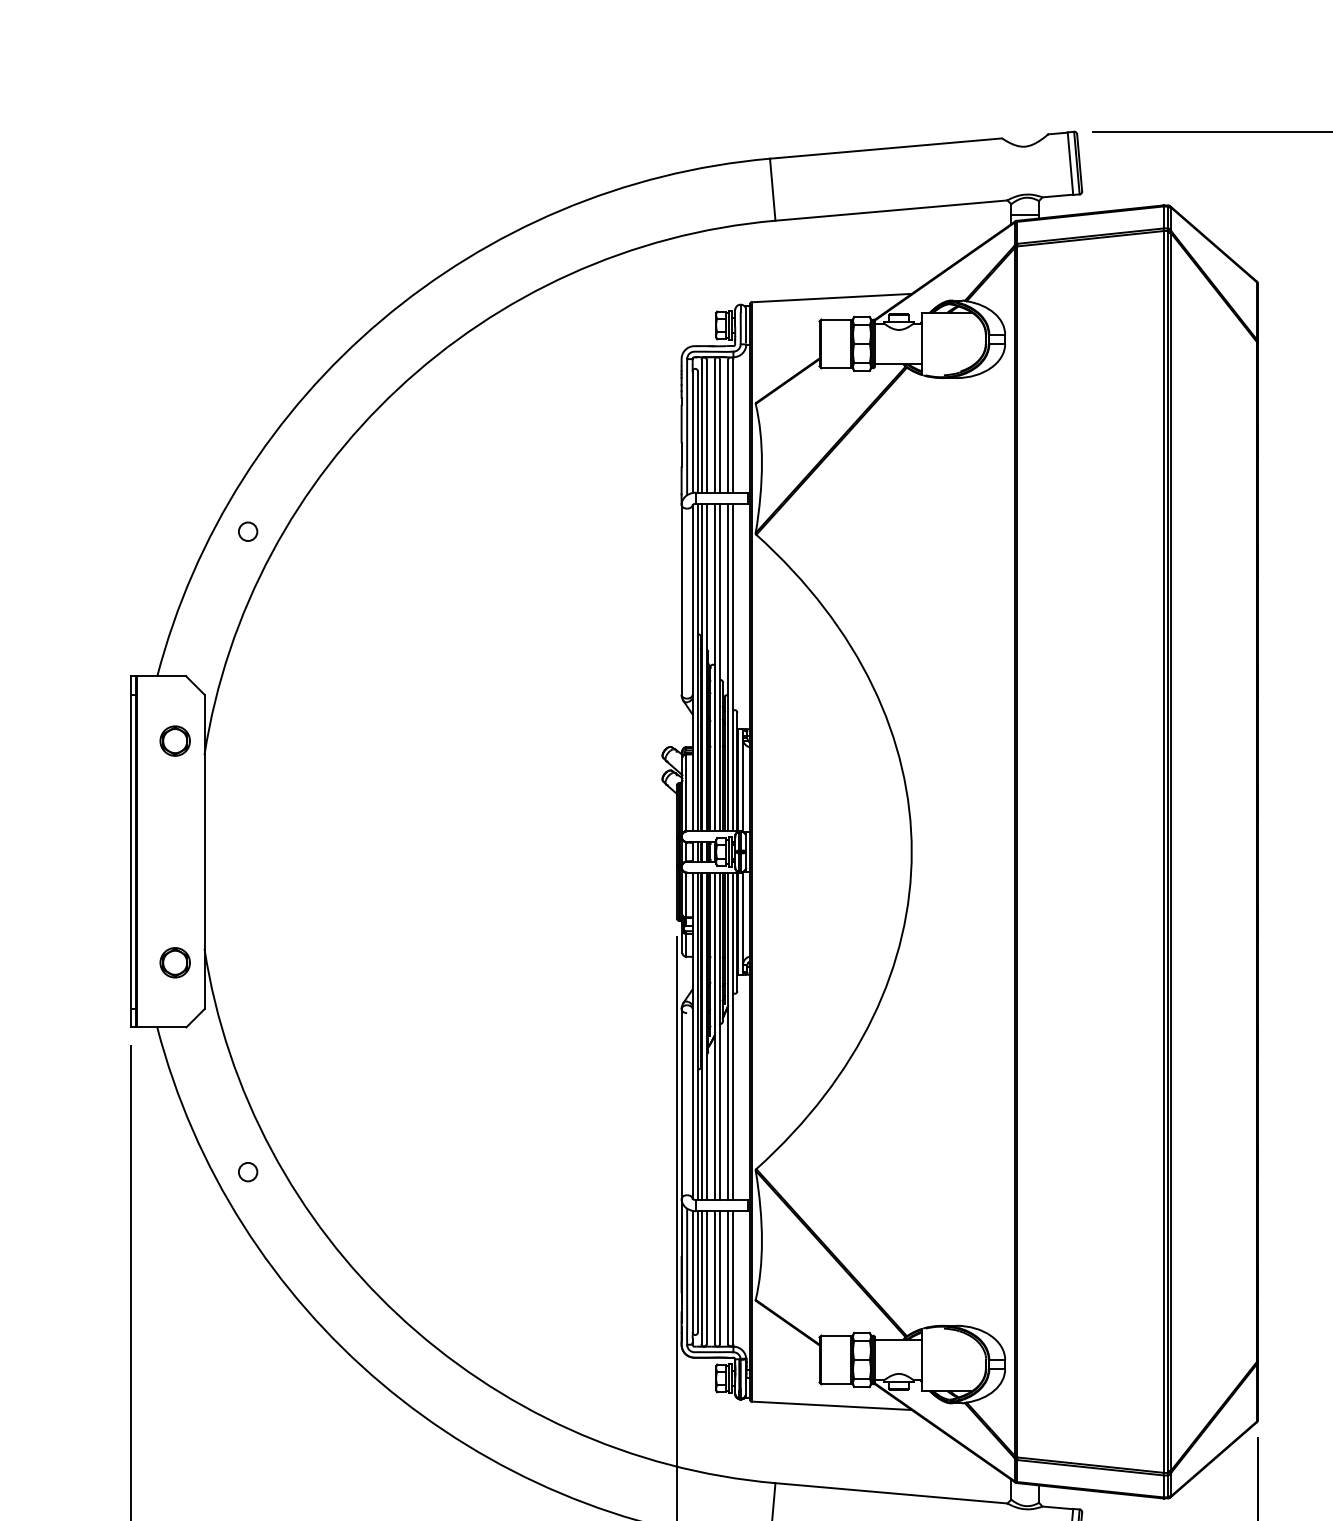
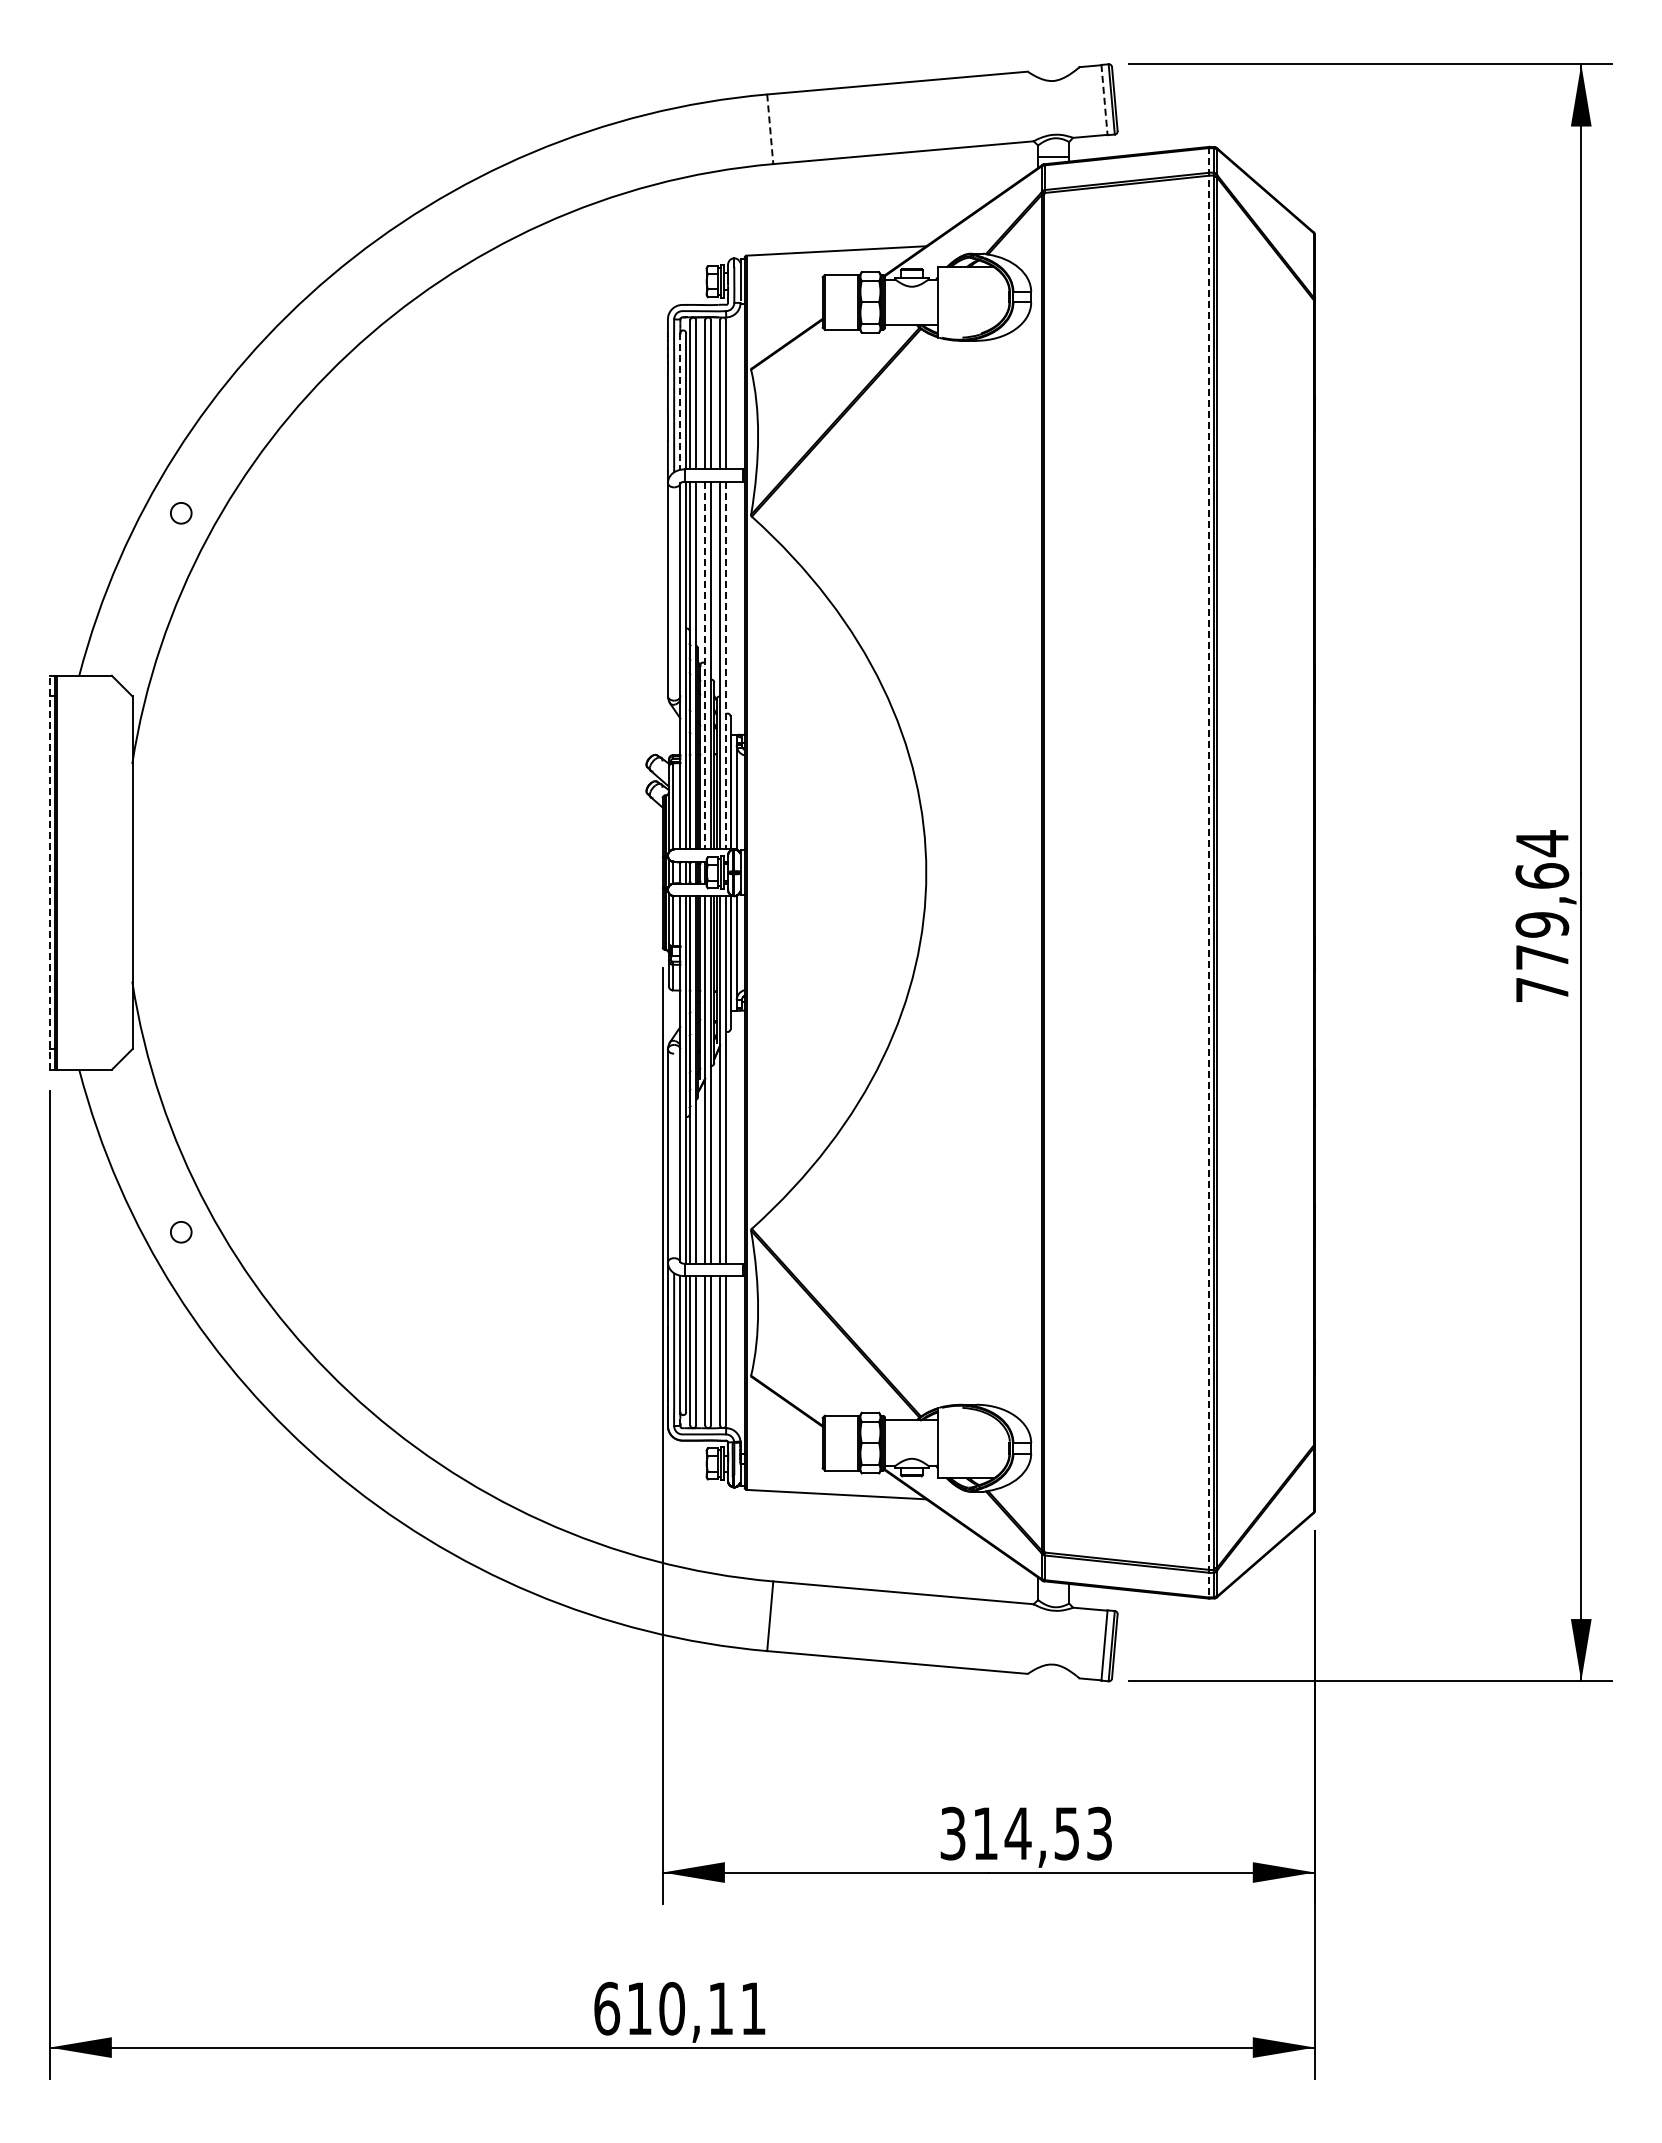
line: (1070, 164) -> (1104, 100), solid -> dashed
line: (772, 189) -> (770, 129), solid -> dashed
line: (692, 433) -> (680, 402), solid -> dashed
line: (715, 667) -> (705, 665), solid -> dashed
line: (733, 667) -> (726, 665), solid -> dashed
part: (175, 740) -> (99, 747), removed
line: (130, 851) -> (49, 872), solid -> dashed
line: (1163, 851) -> (1209, 872), solid -> dashed
part: (175, 962) -> (99, 996), removed

